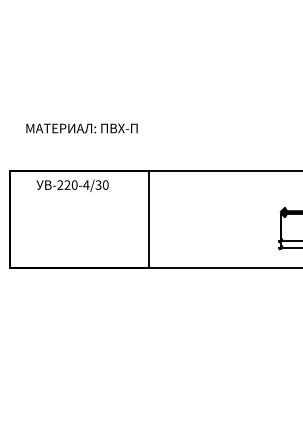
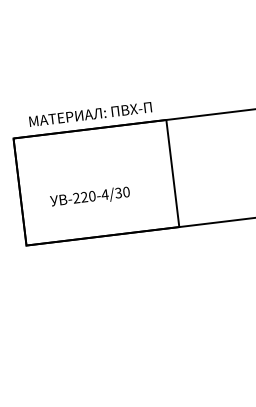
text: (81, 128) -> (90, 114), moved
text: (72, 185) -> (89, 196), moved

